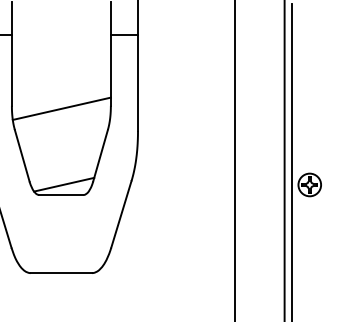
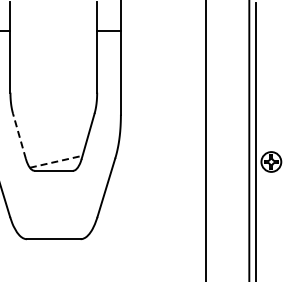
line: (62, 109) -> (54, 95), removed
line: (22, 154) -> (19, 135), solid -> dashed
line: (64, 184) -> (56, 161), solid -> dashed

